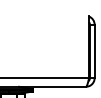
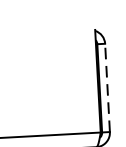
line: (94, 51) -> (107, 88), solid -> dashed

